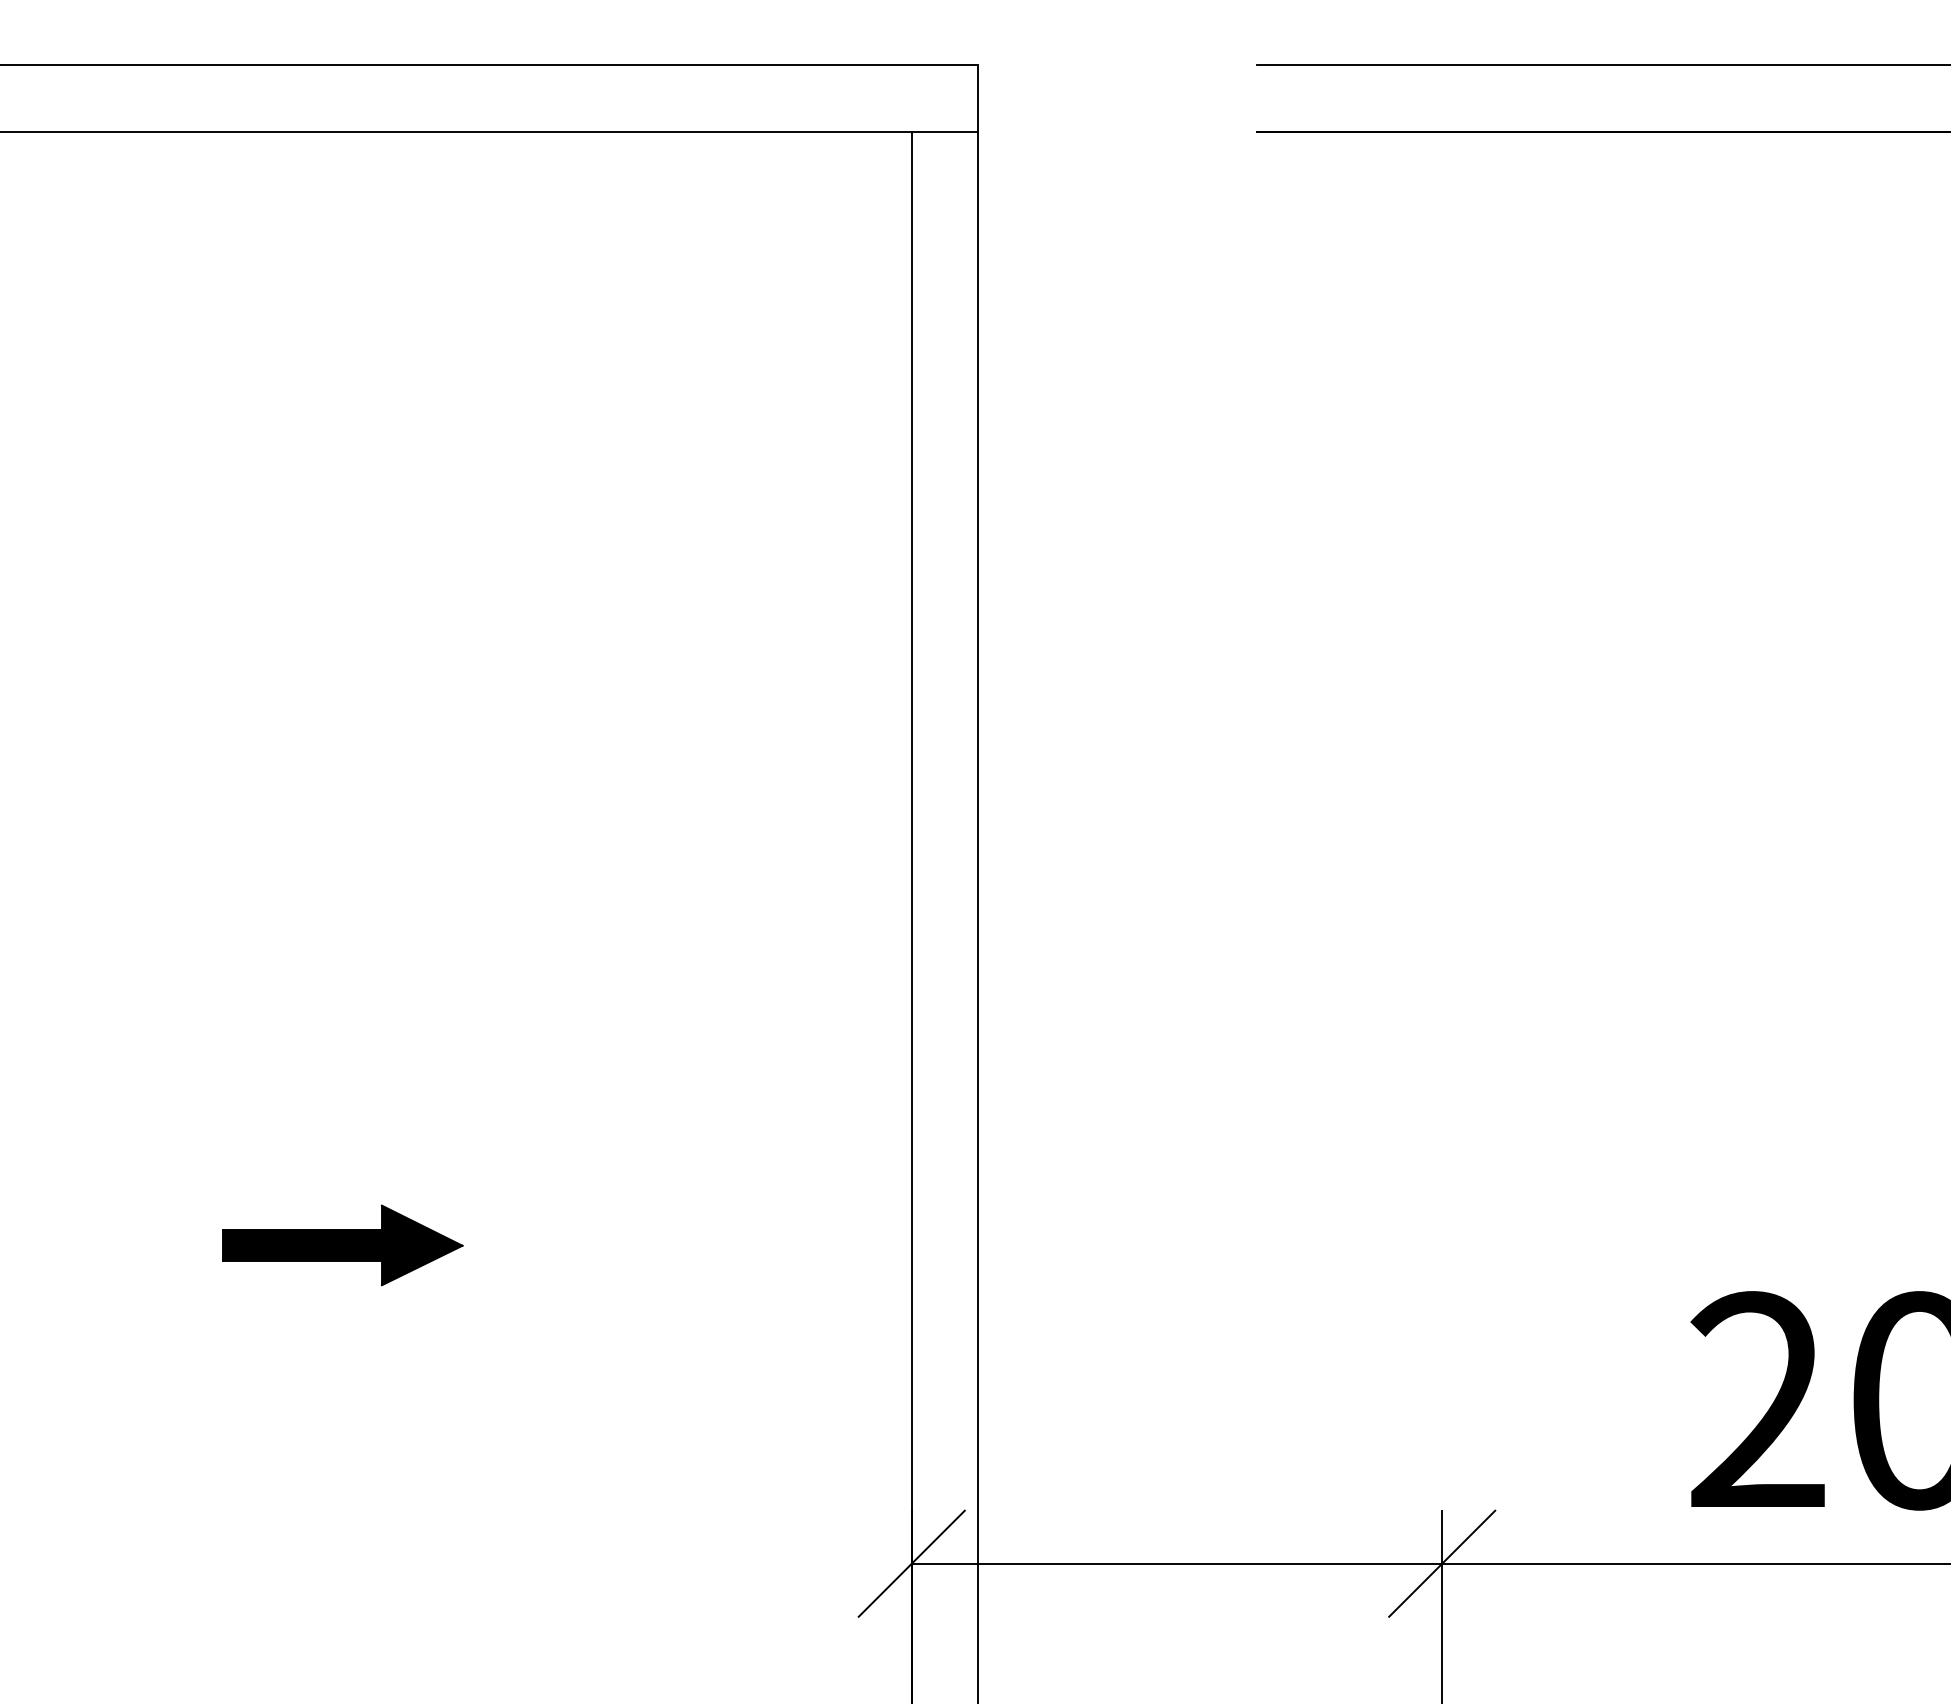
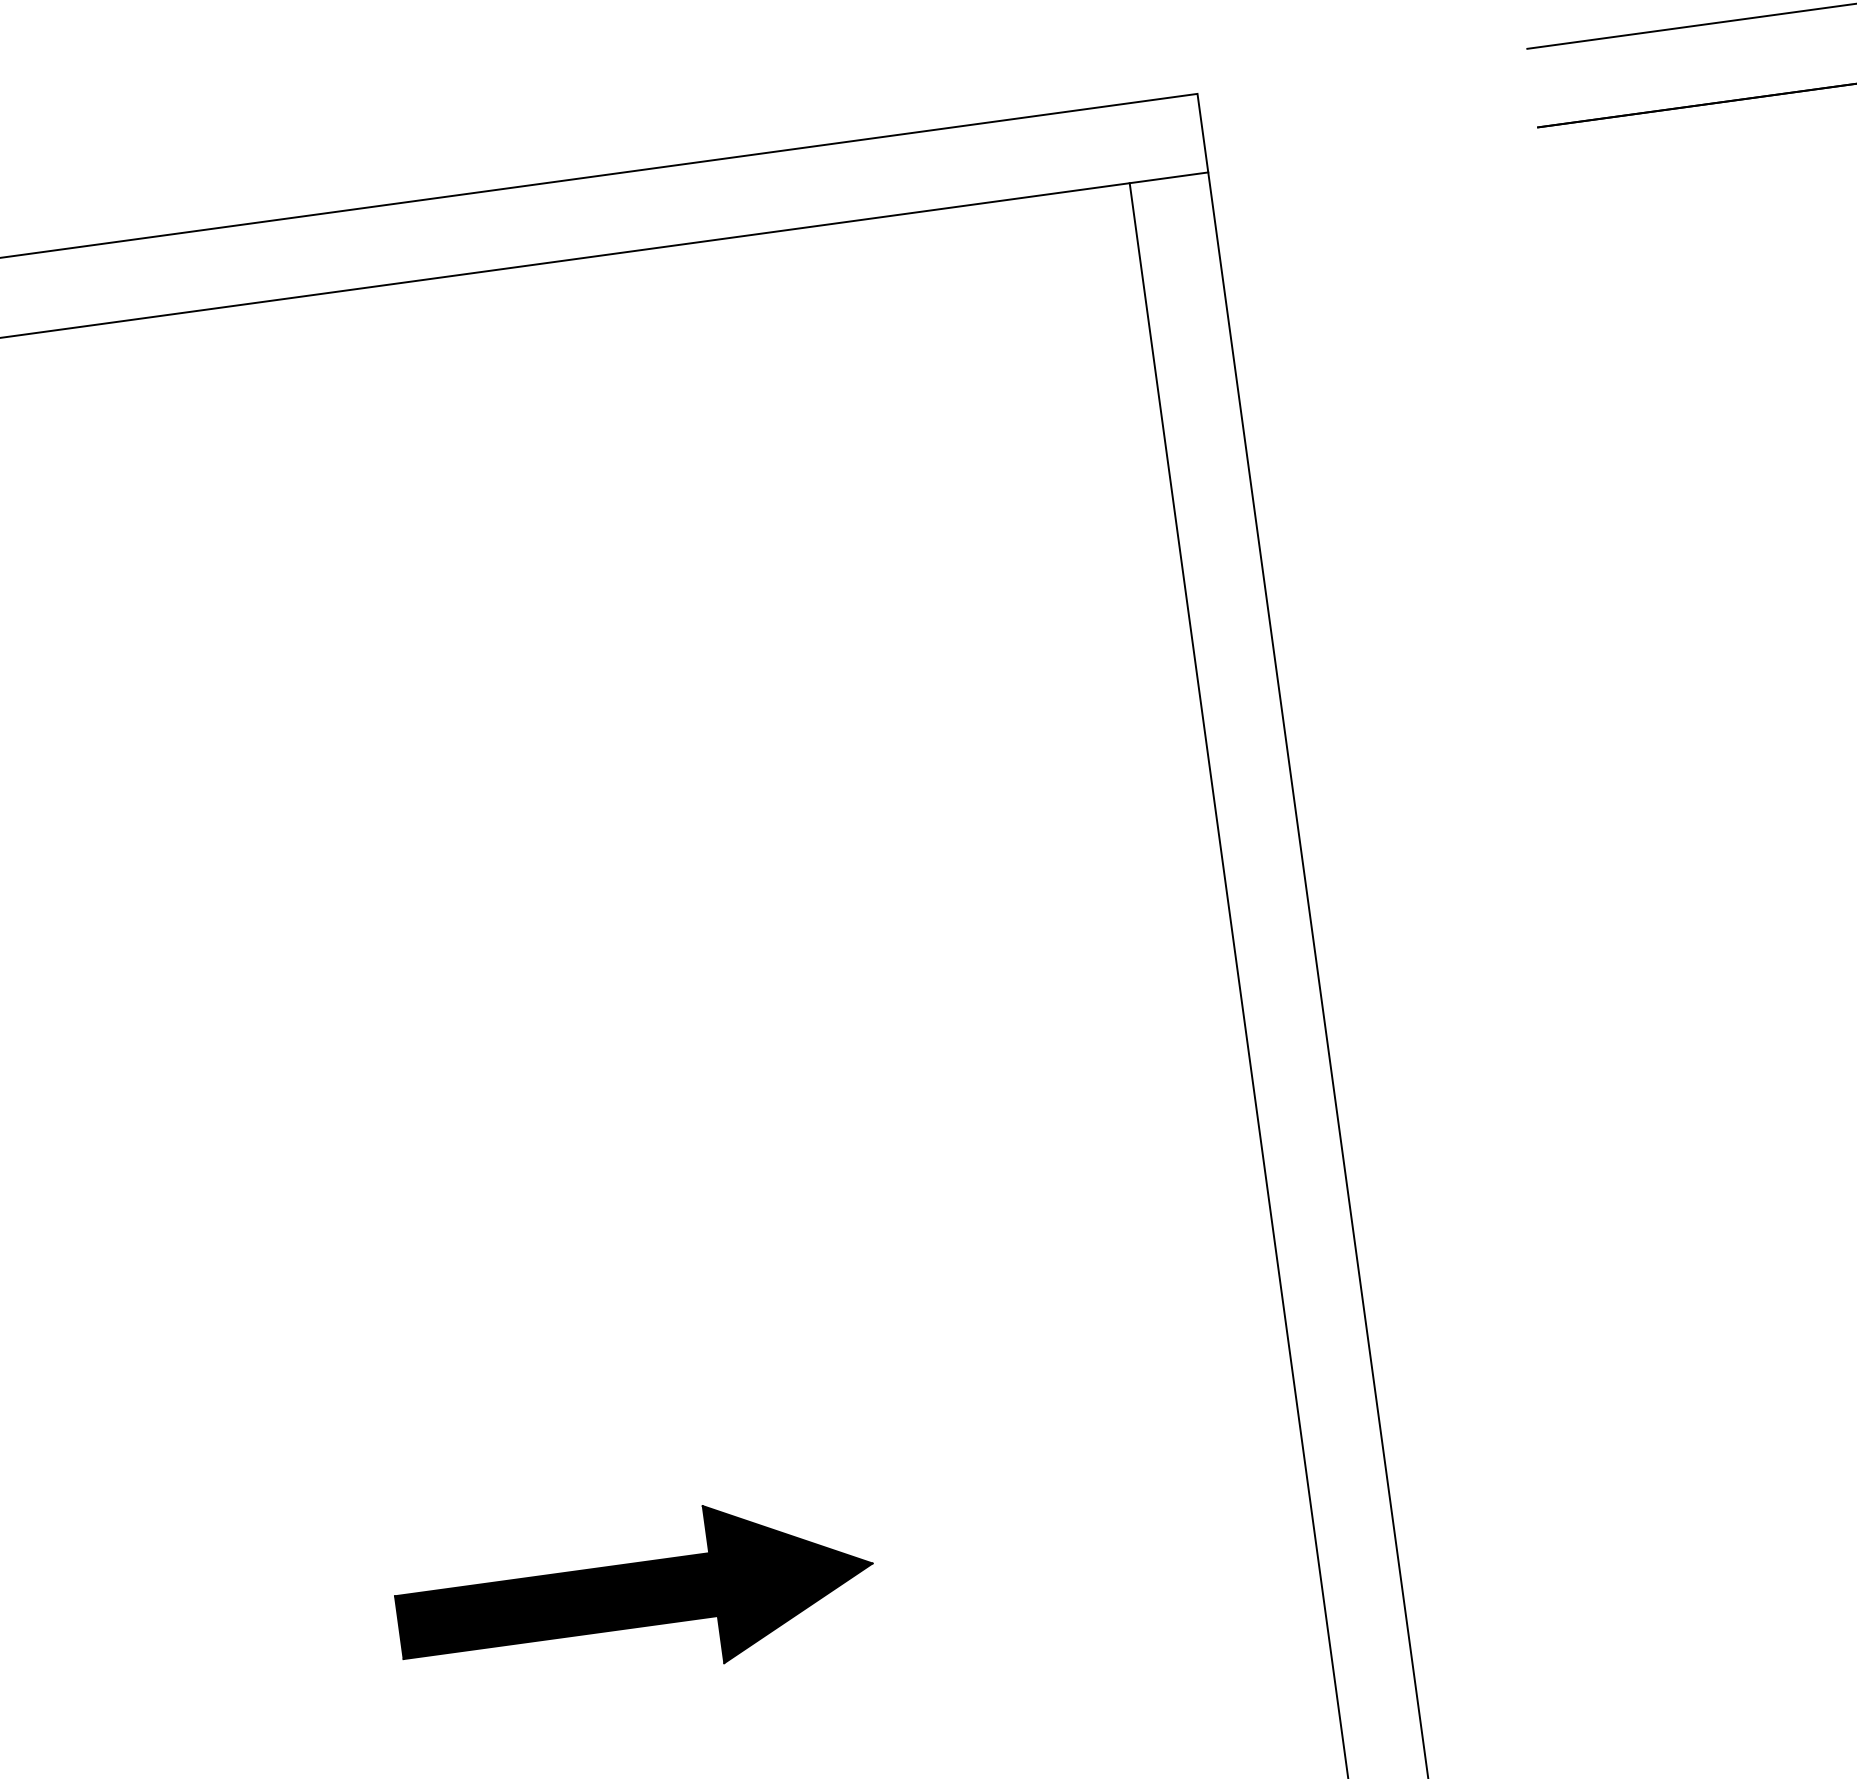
part: (342, 1245) -> (635, 1595), size x1.67

